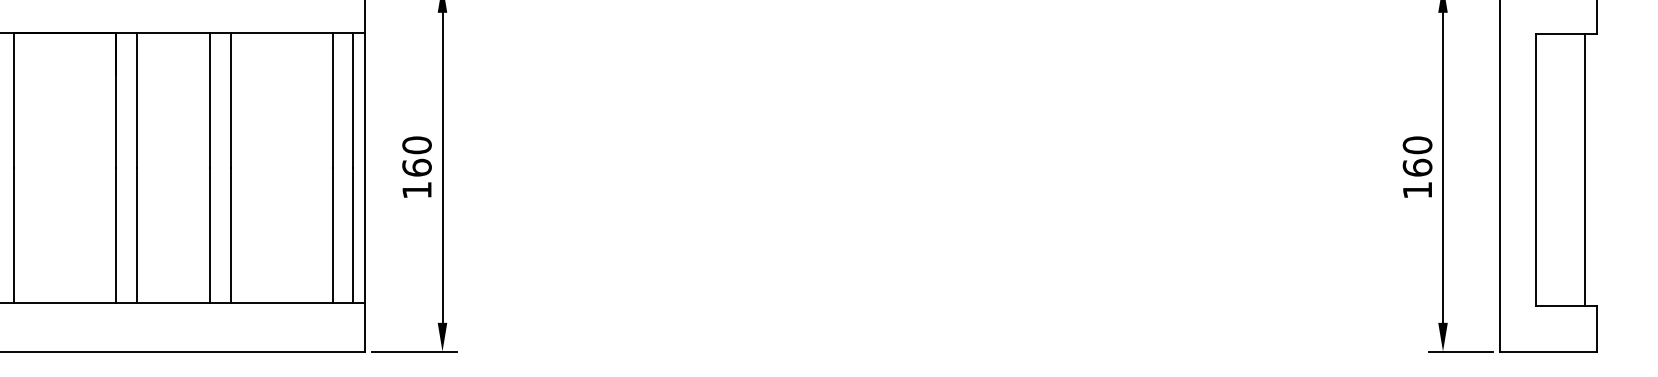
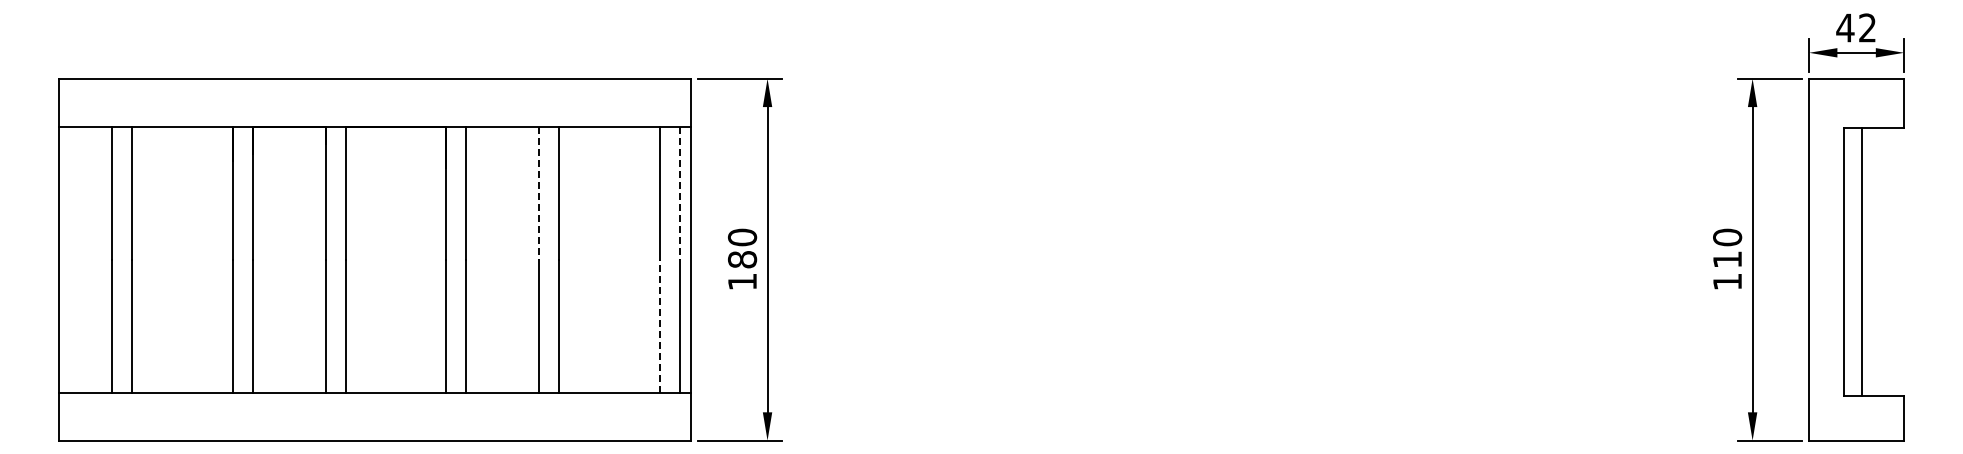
line: (210, 100) -> (539, 193), solid -> dashed
line: (353, 100) -> (679, 193), solid -> dashed
text: (416, 167) -> (741, 259), 160 -> 180
text: (1417, 167) -> (1727, 259), 160 -> 110
line: (1585, 170) -> (1861, 262), moved
line: (332, 235) -> (659, 326), solid -> dashed

